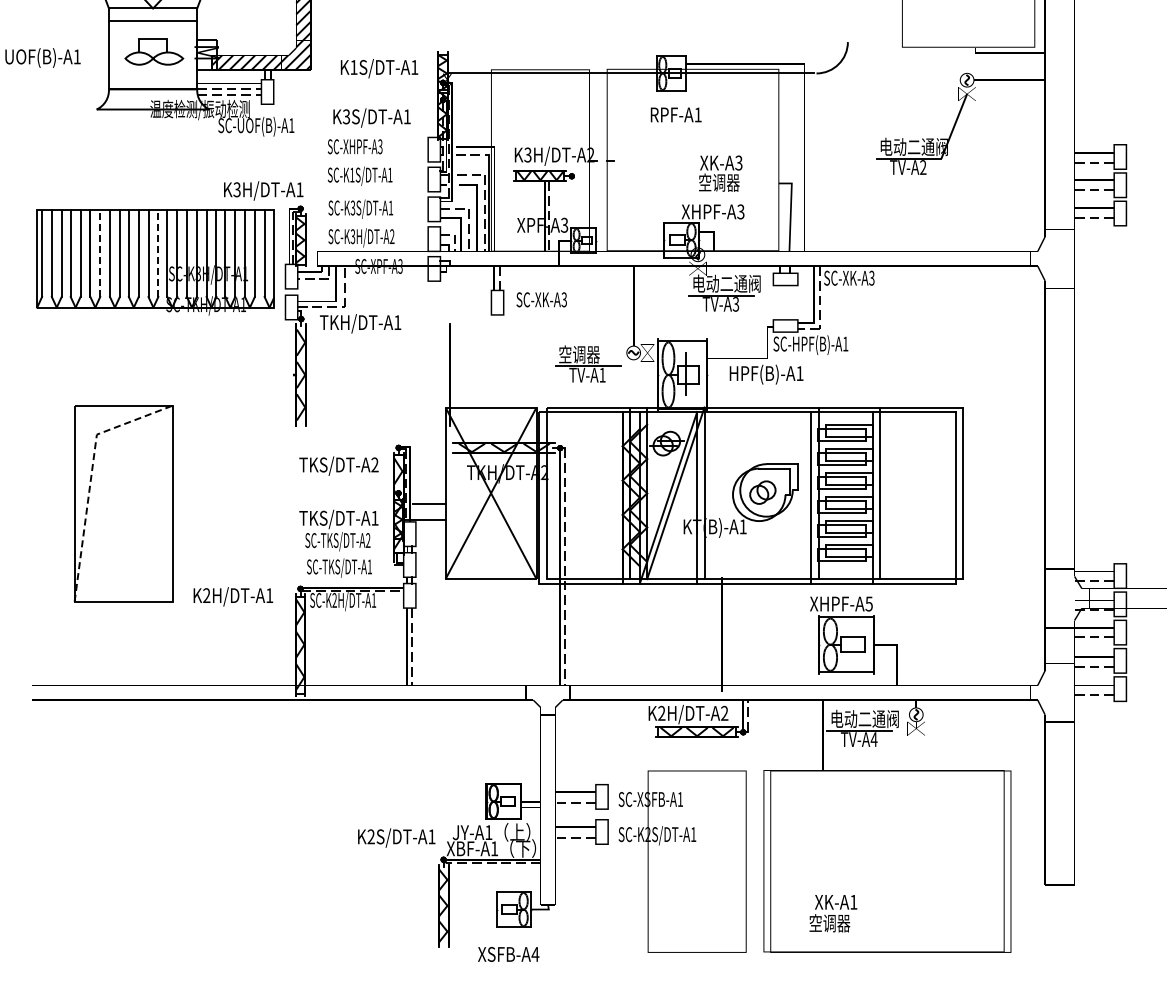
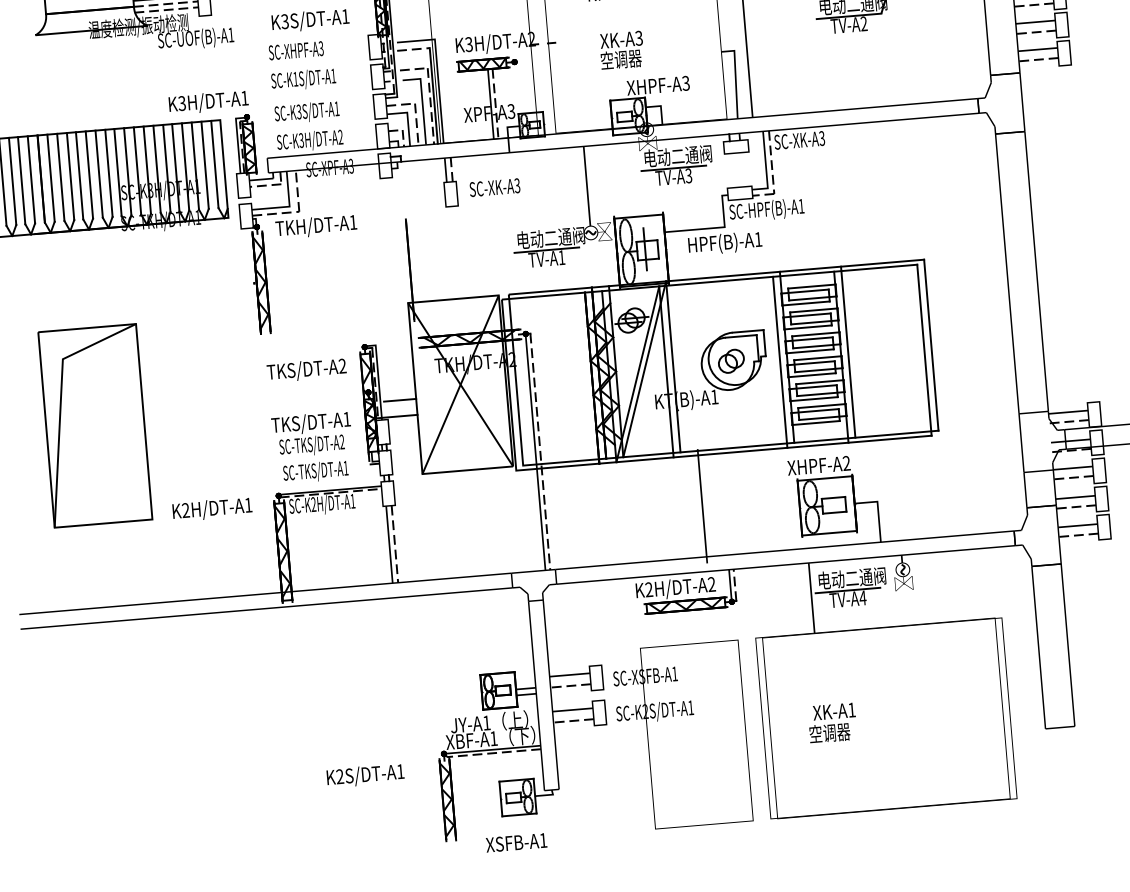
text: (720, 173) -> (621, 50), moved
line: (100, 253) -> (51, 178), dashed -> solid
line: (158, 253) -> (109, 173), dashed -> solid
text: (593, 354) -> (551, 237), 空调器 -> 电动二通阀
line: (91, 477) -> (61, 402), dashed -> solid
text: (868, 603) -> (845, 462), XHPF-A5 -> XHPF-A2
text: (396, 837) -> (365, 775), moved
text: (833, 913) -> (832, 722), moved
text: (535, 954) -> (543, 840), XSFB-A4 -> XSFB-A1

